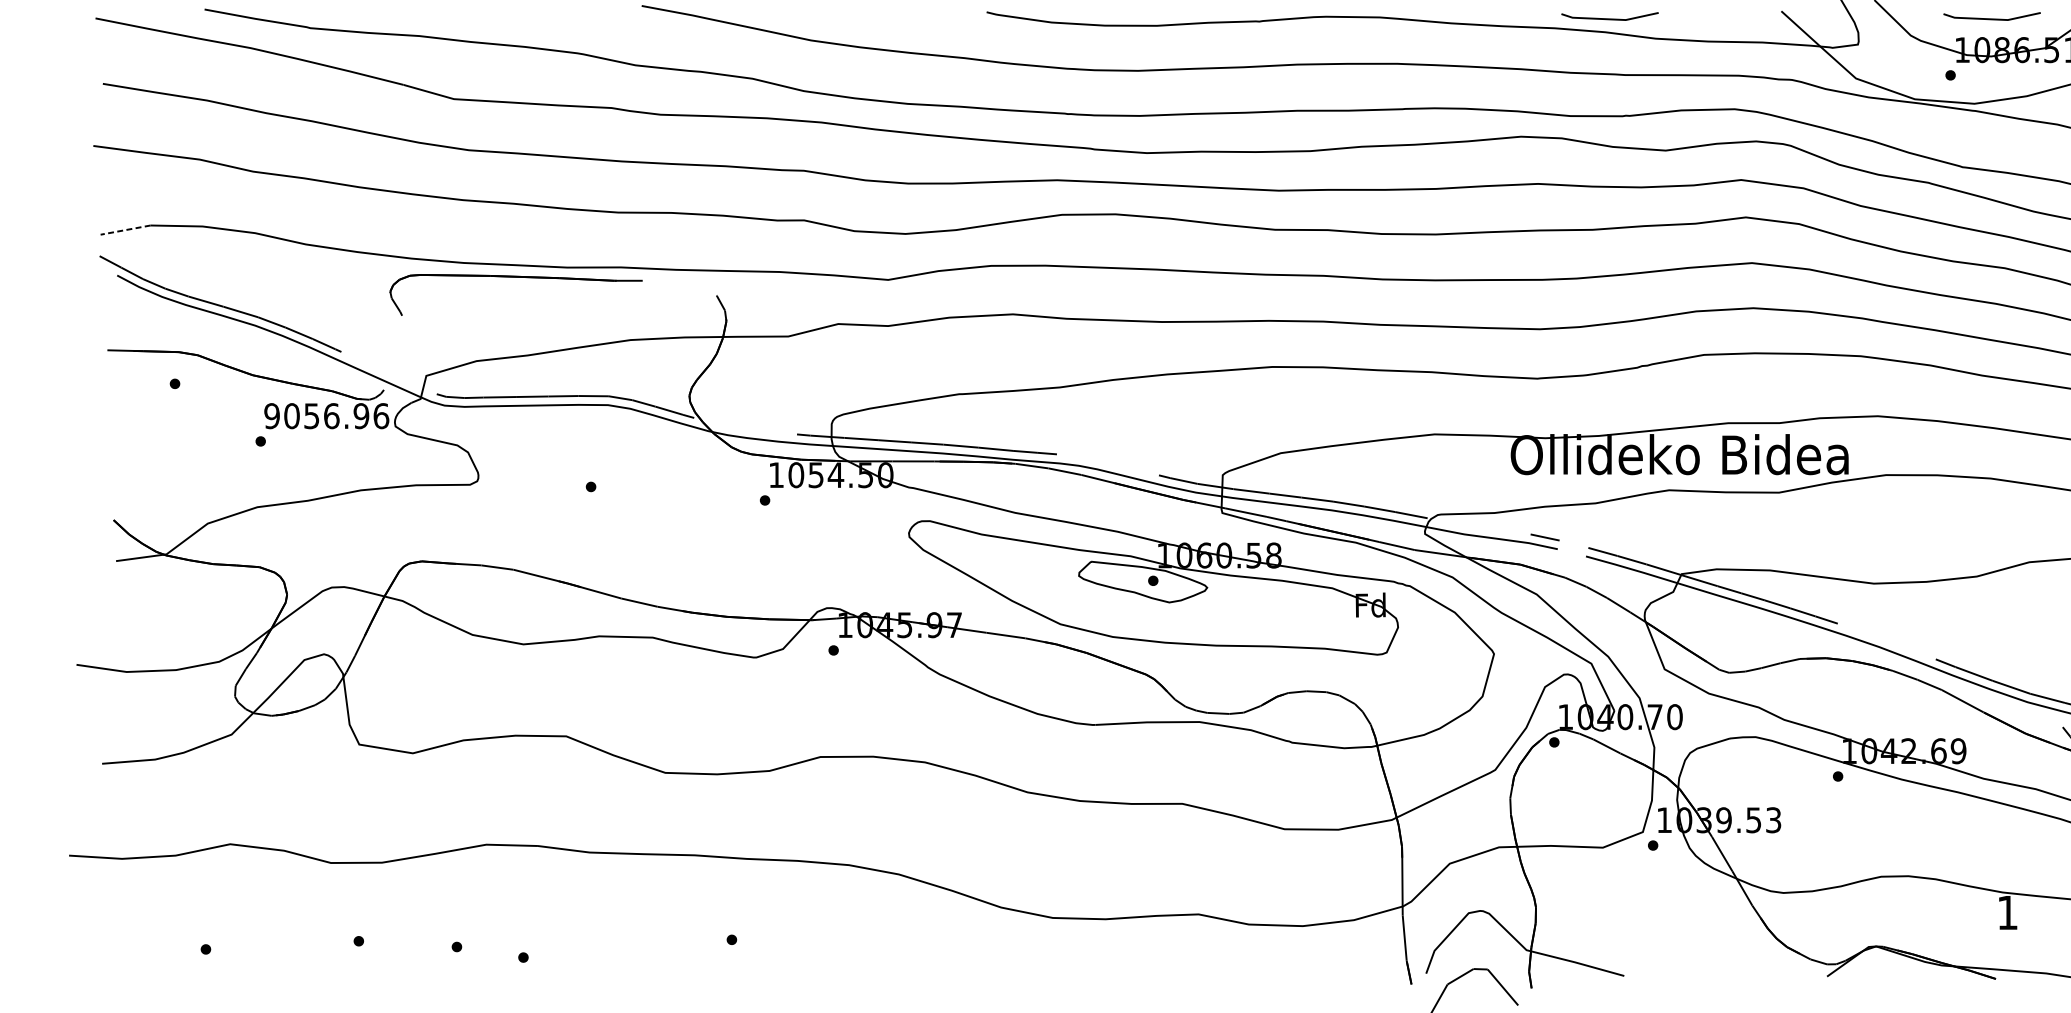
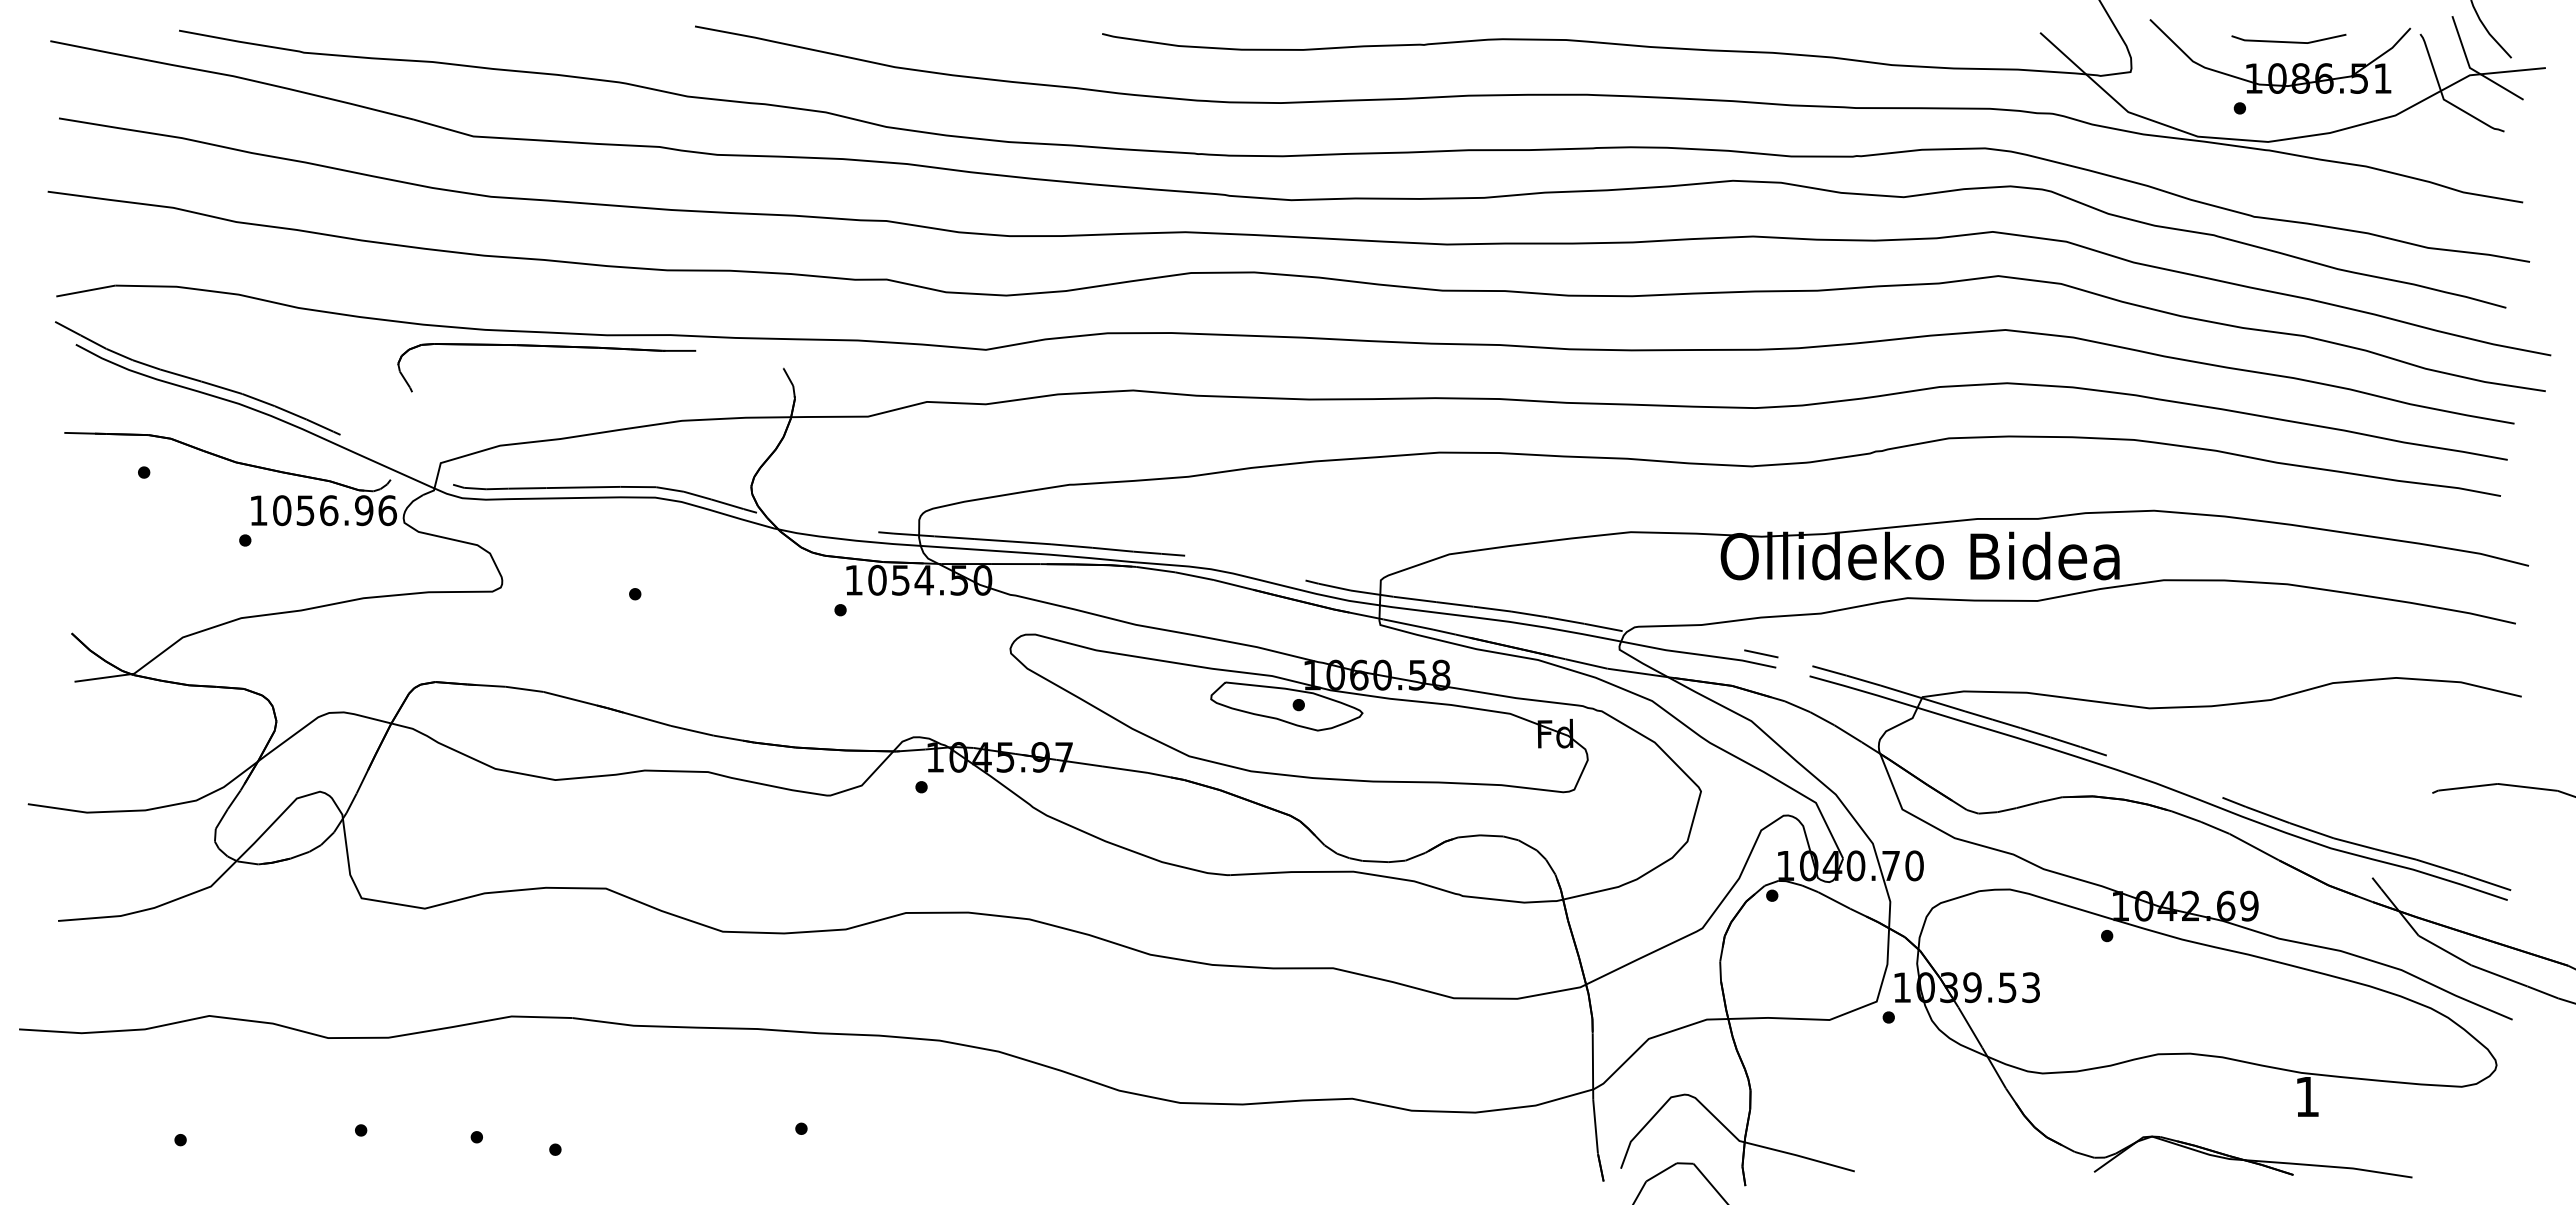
line: (1609, 18) -> (1837, 41), removed
line: (125, 230) -> (85, 291), dashed -> solid
text: (271, 416) -> (258, 510), 9056.96 -> 1056.96

